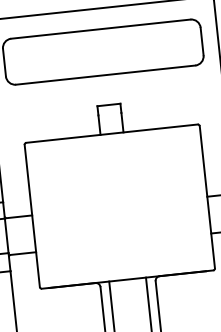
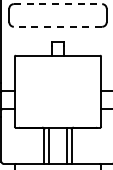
line: (101, 29) -> (58, 4), solid -> dashed
line: (104, 74) -> (57, 26), solid -> dashed

